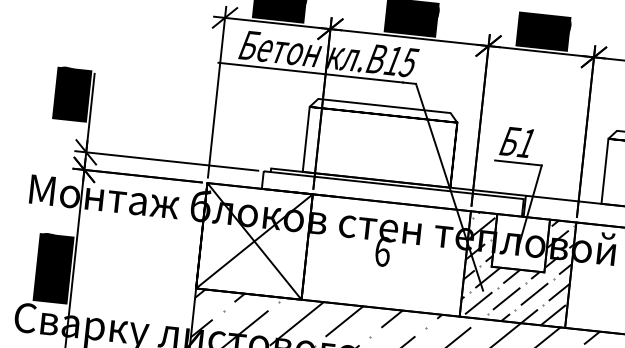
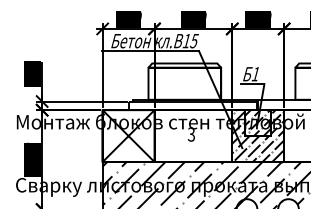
hatch: (521, 244) -> (258, 123), added
text: (382, 251) -> (191, 134), 6 -> 3

